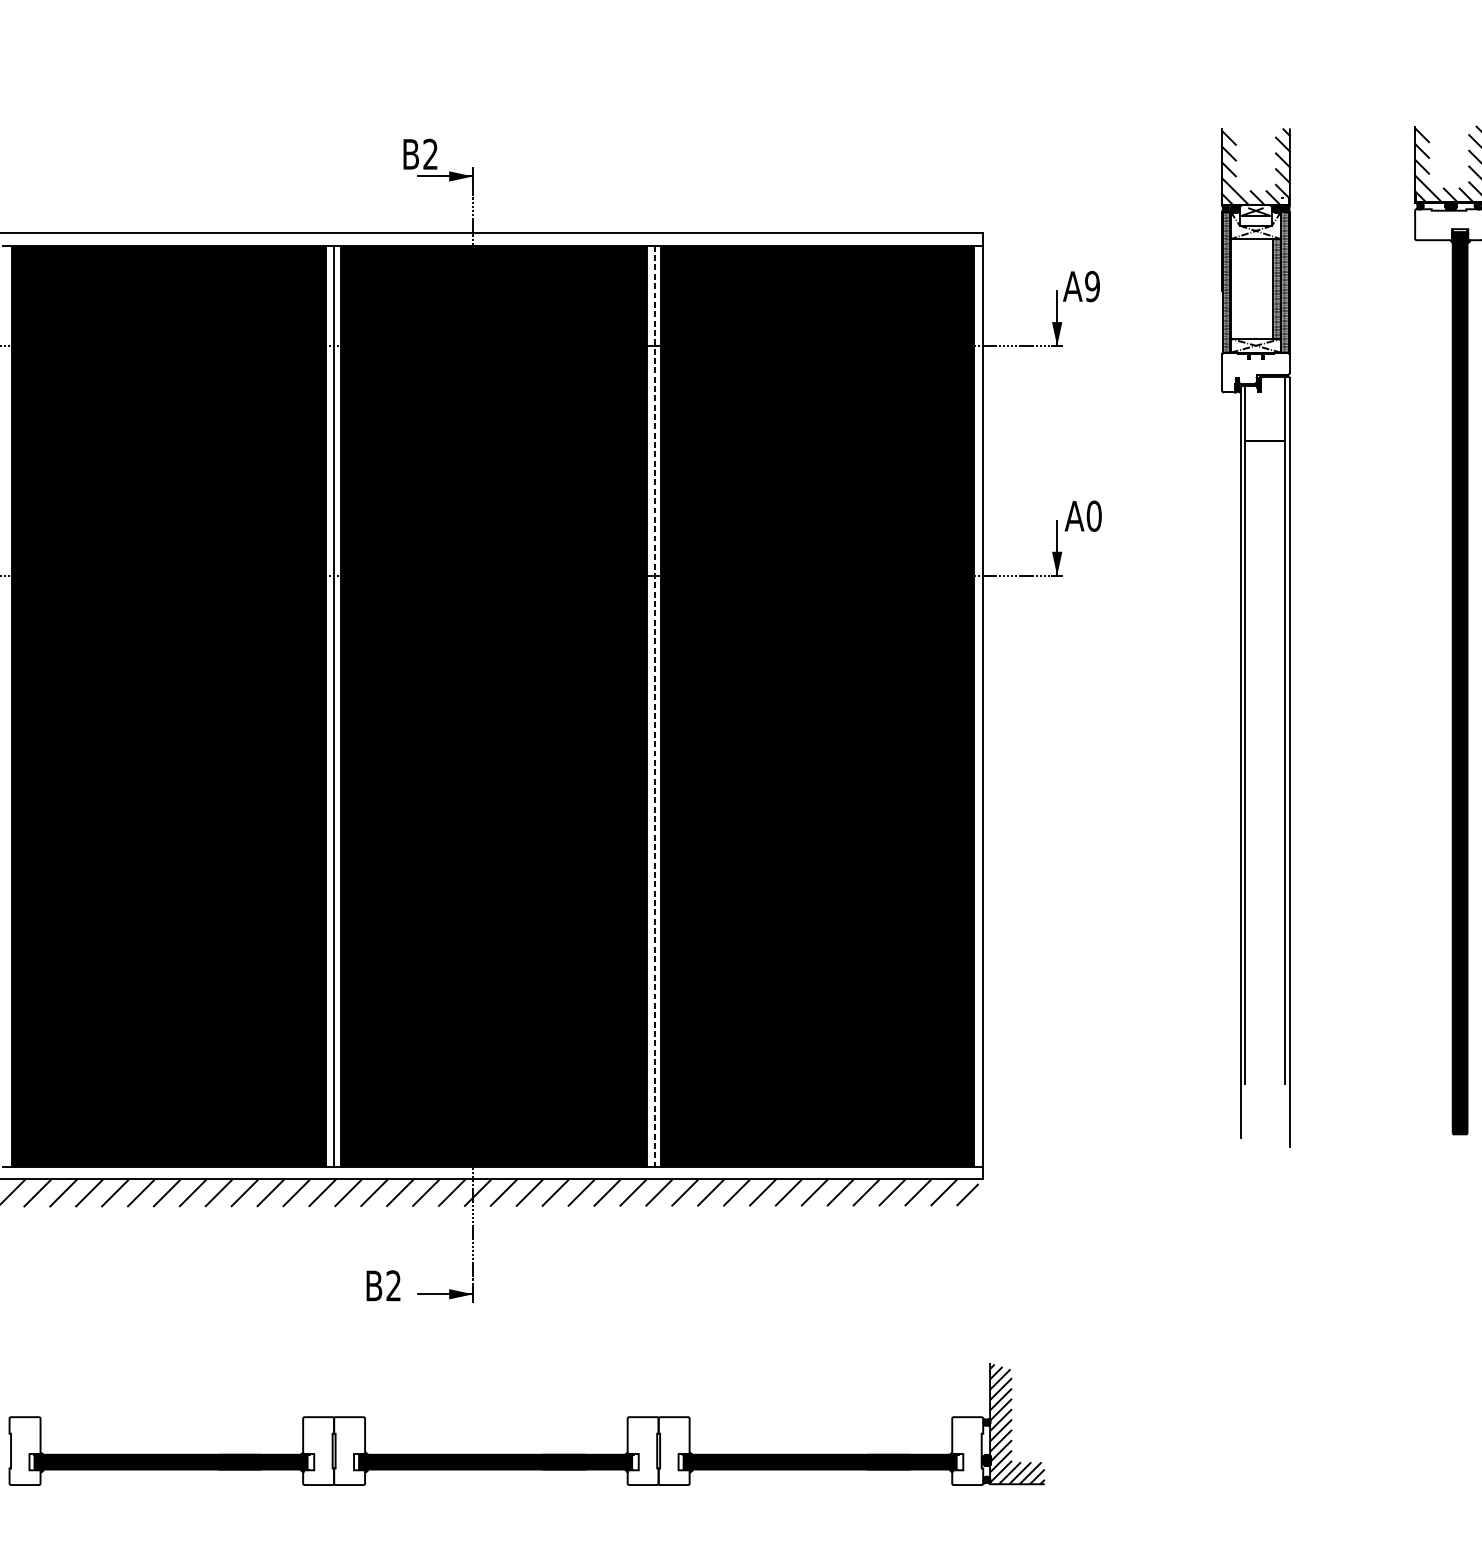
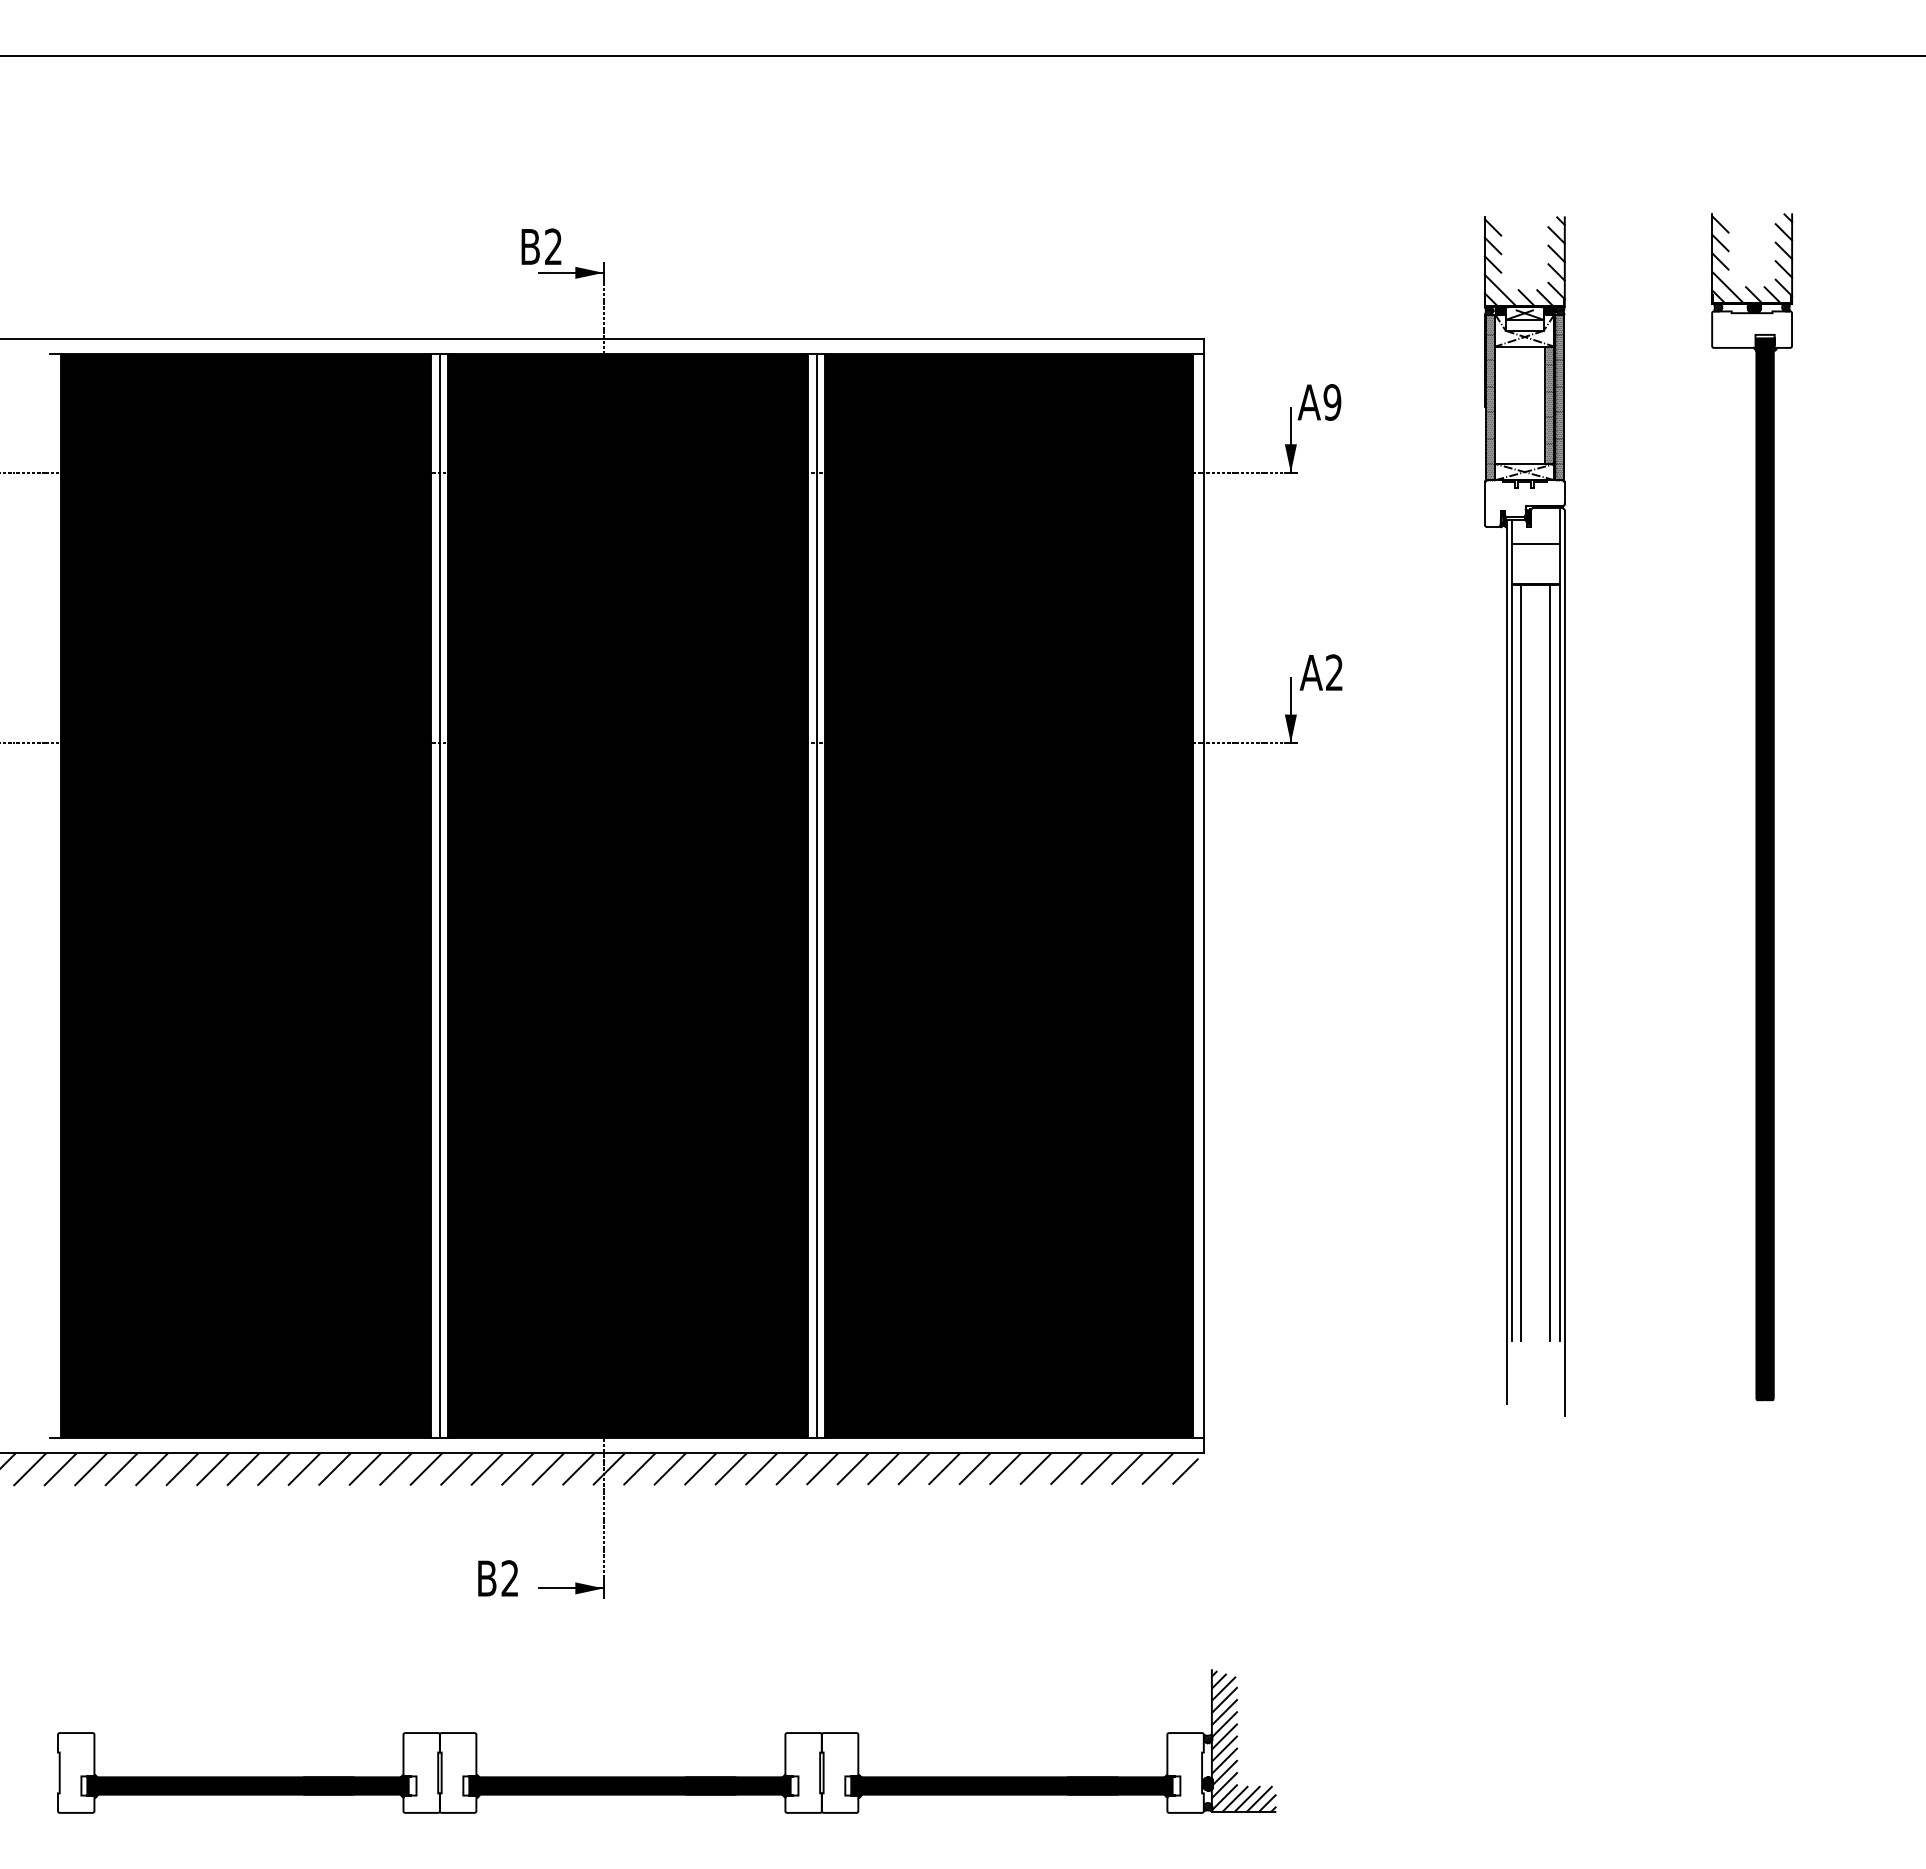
line: (1265, 407) -> (1535, 544), added
text: (1094, 516) -> (1334, 672), A0 -> A2
line: (654, 706) -> (817, 896), dashed -> solid
line: (1253, 762) -> (1521, 962), added
line: (1277, 762) -> (1550, 962), added

